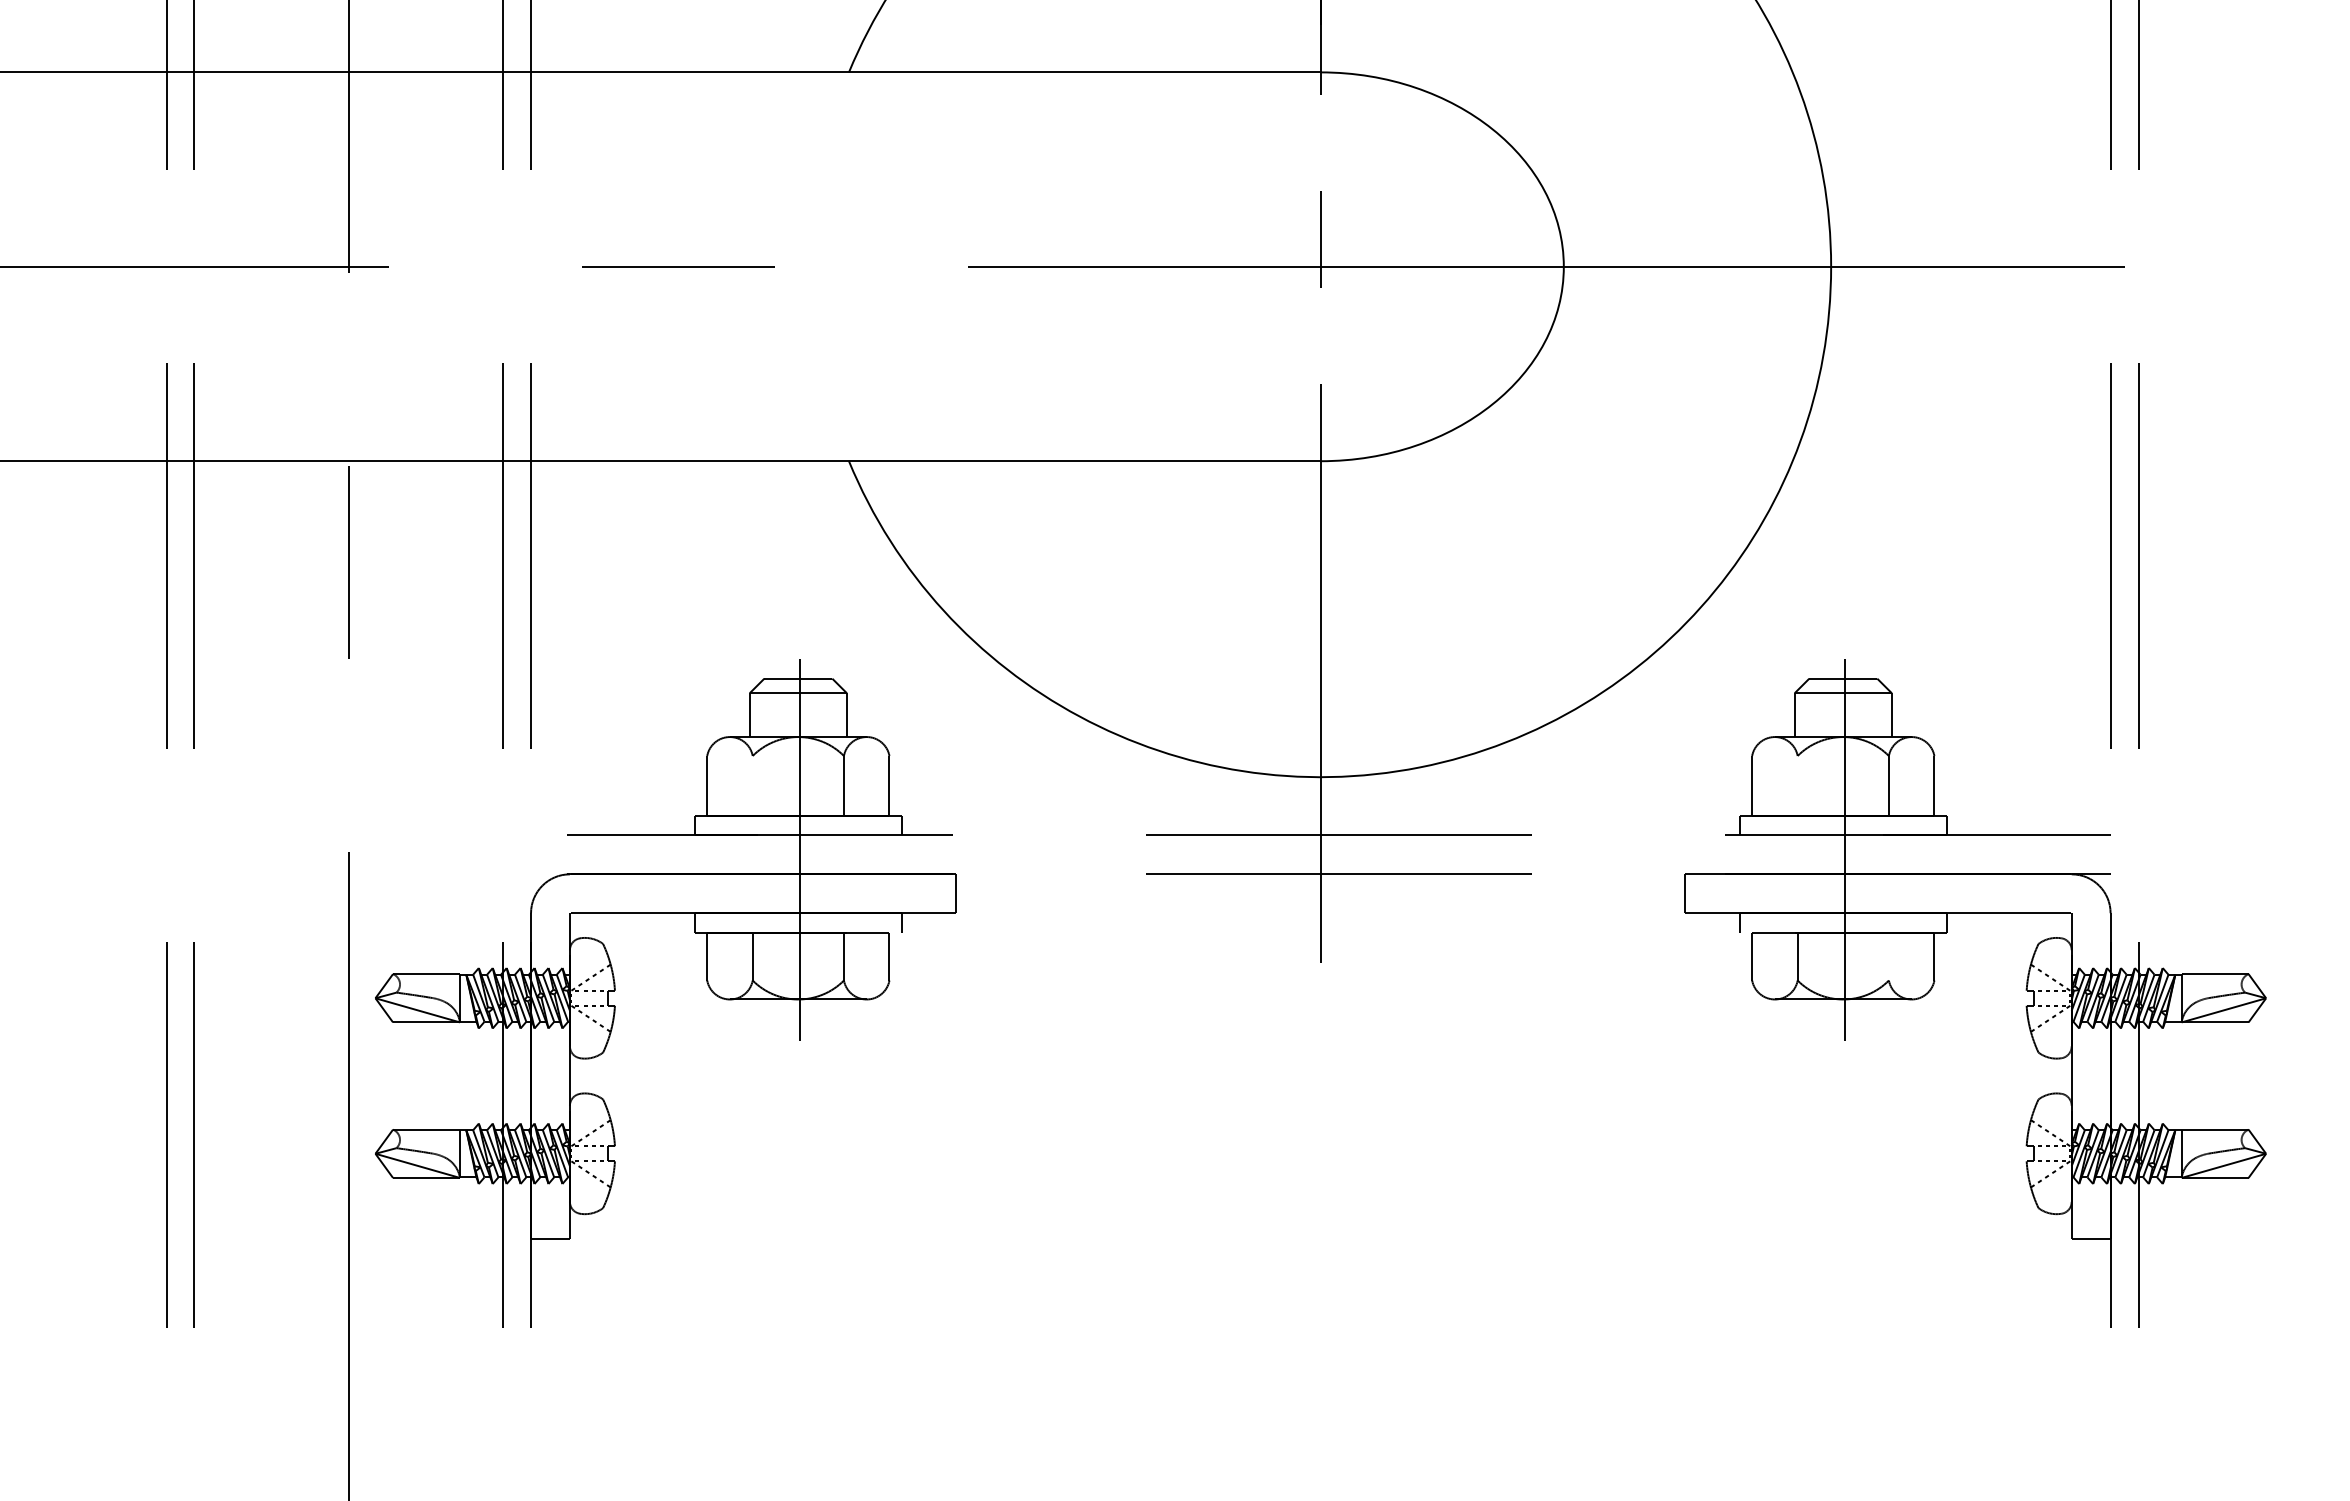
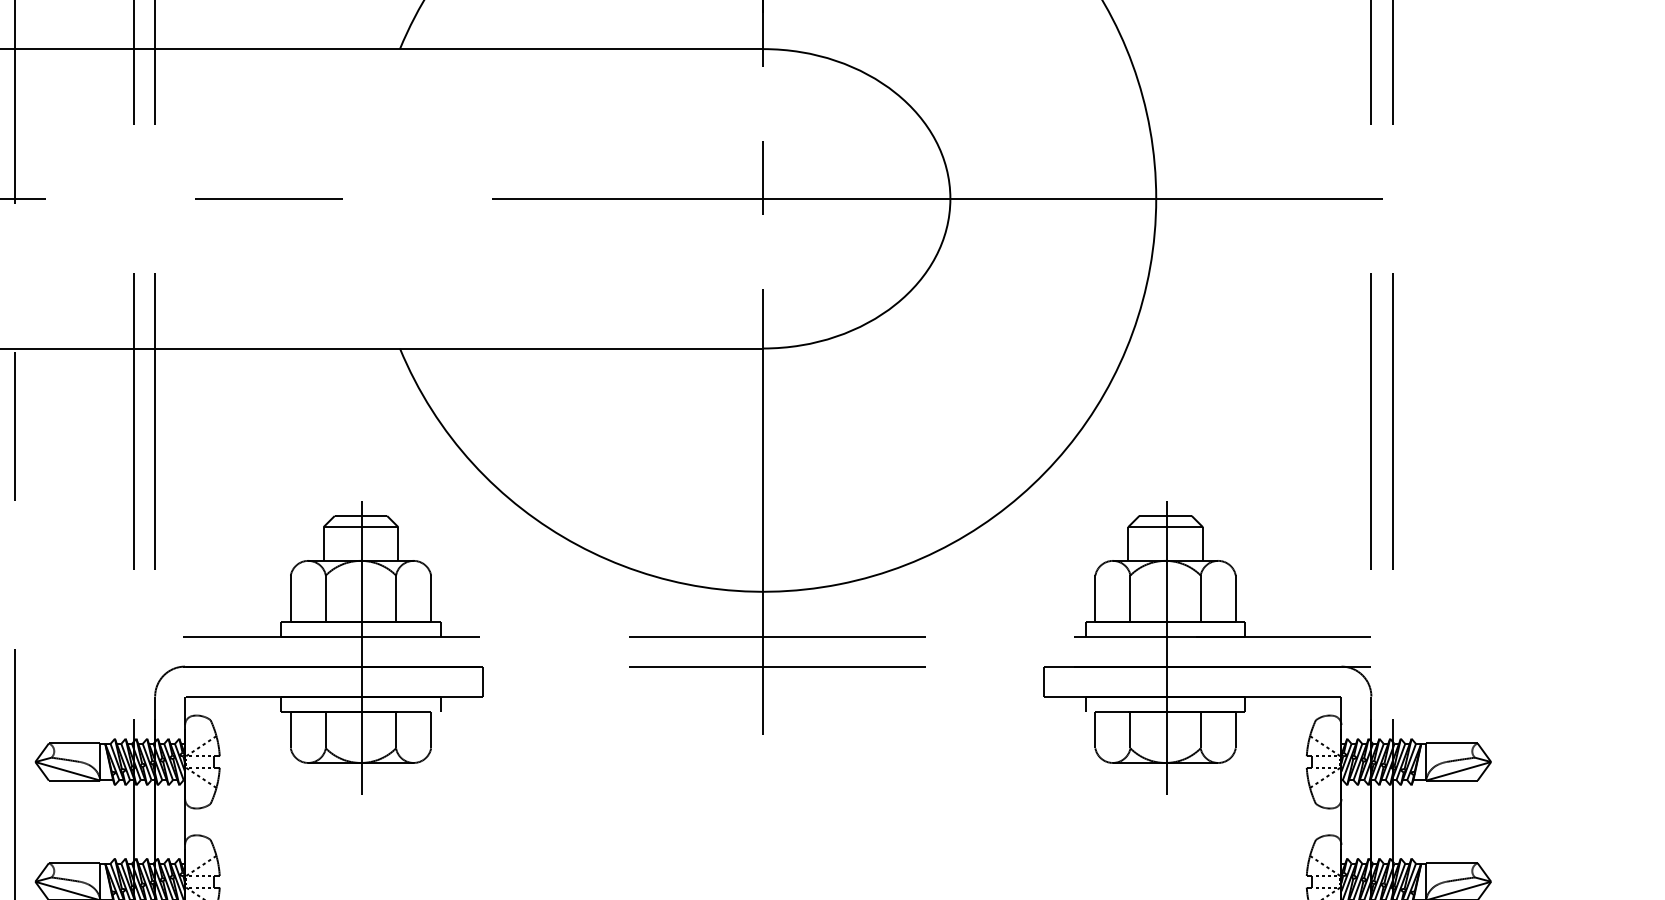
line: (752, 785) -> (325, 598), added
line: (1797, 785) -> (1130, 598), added
line: (1888, 956) -> (1200, 729), added

